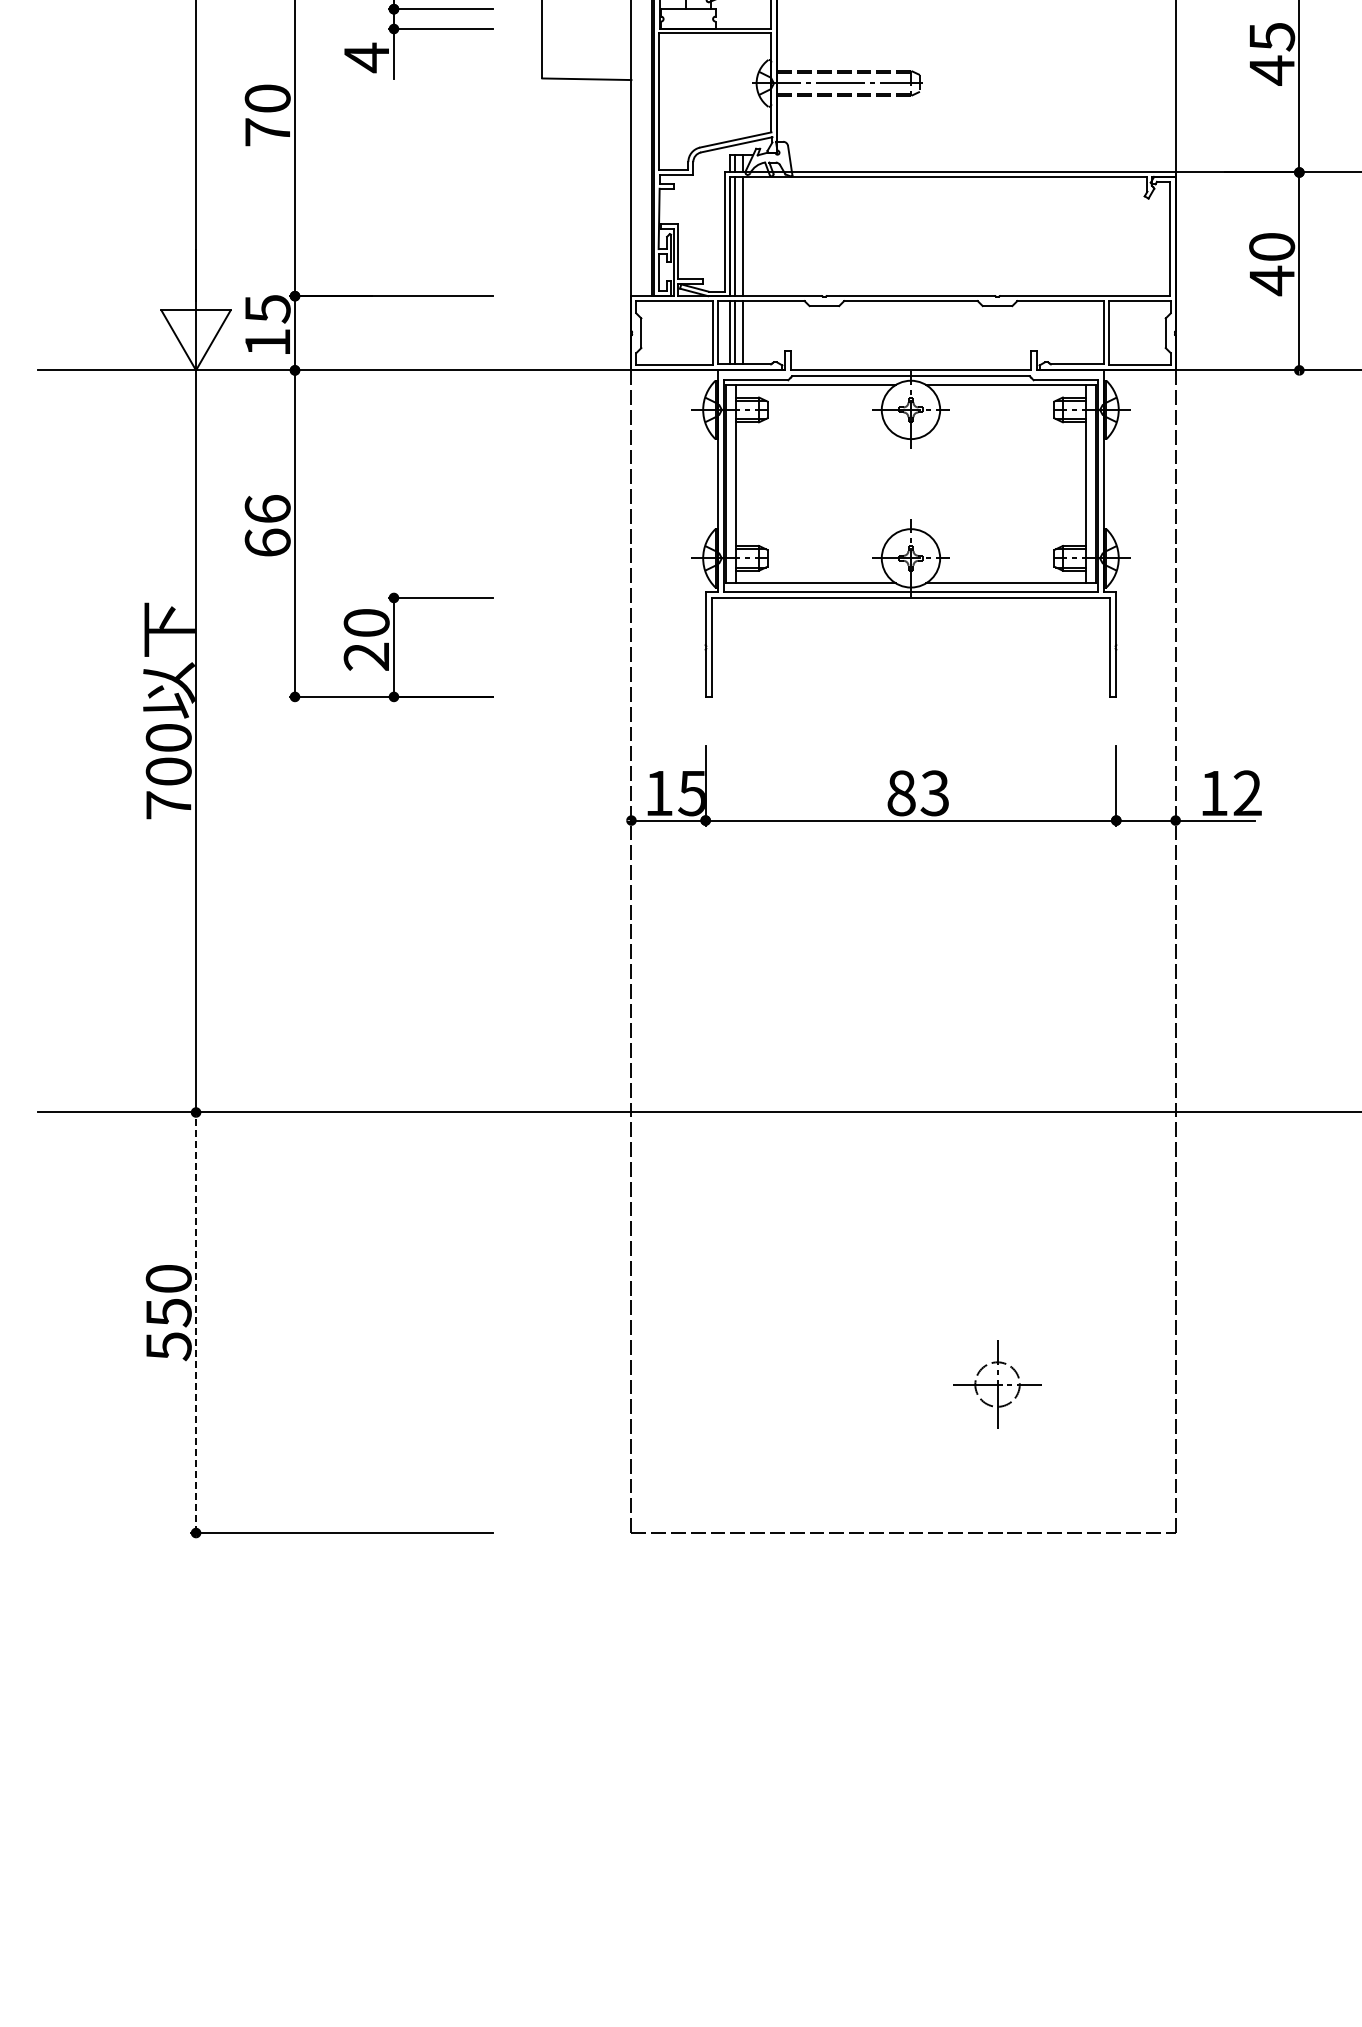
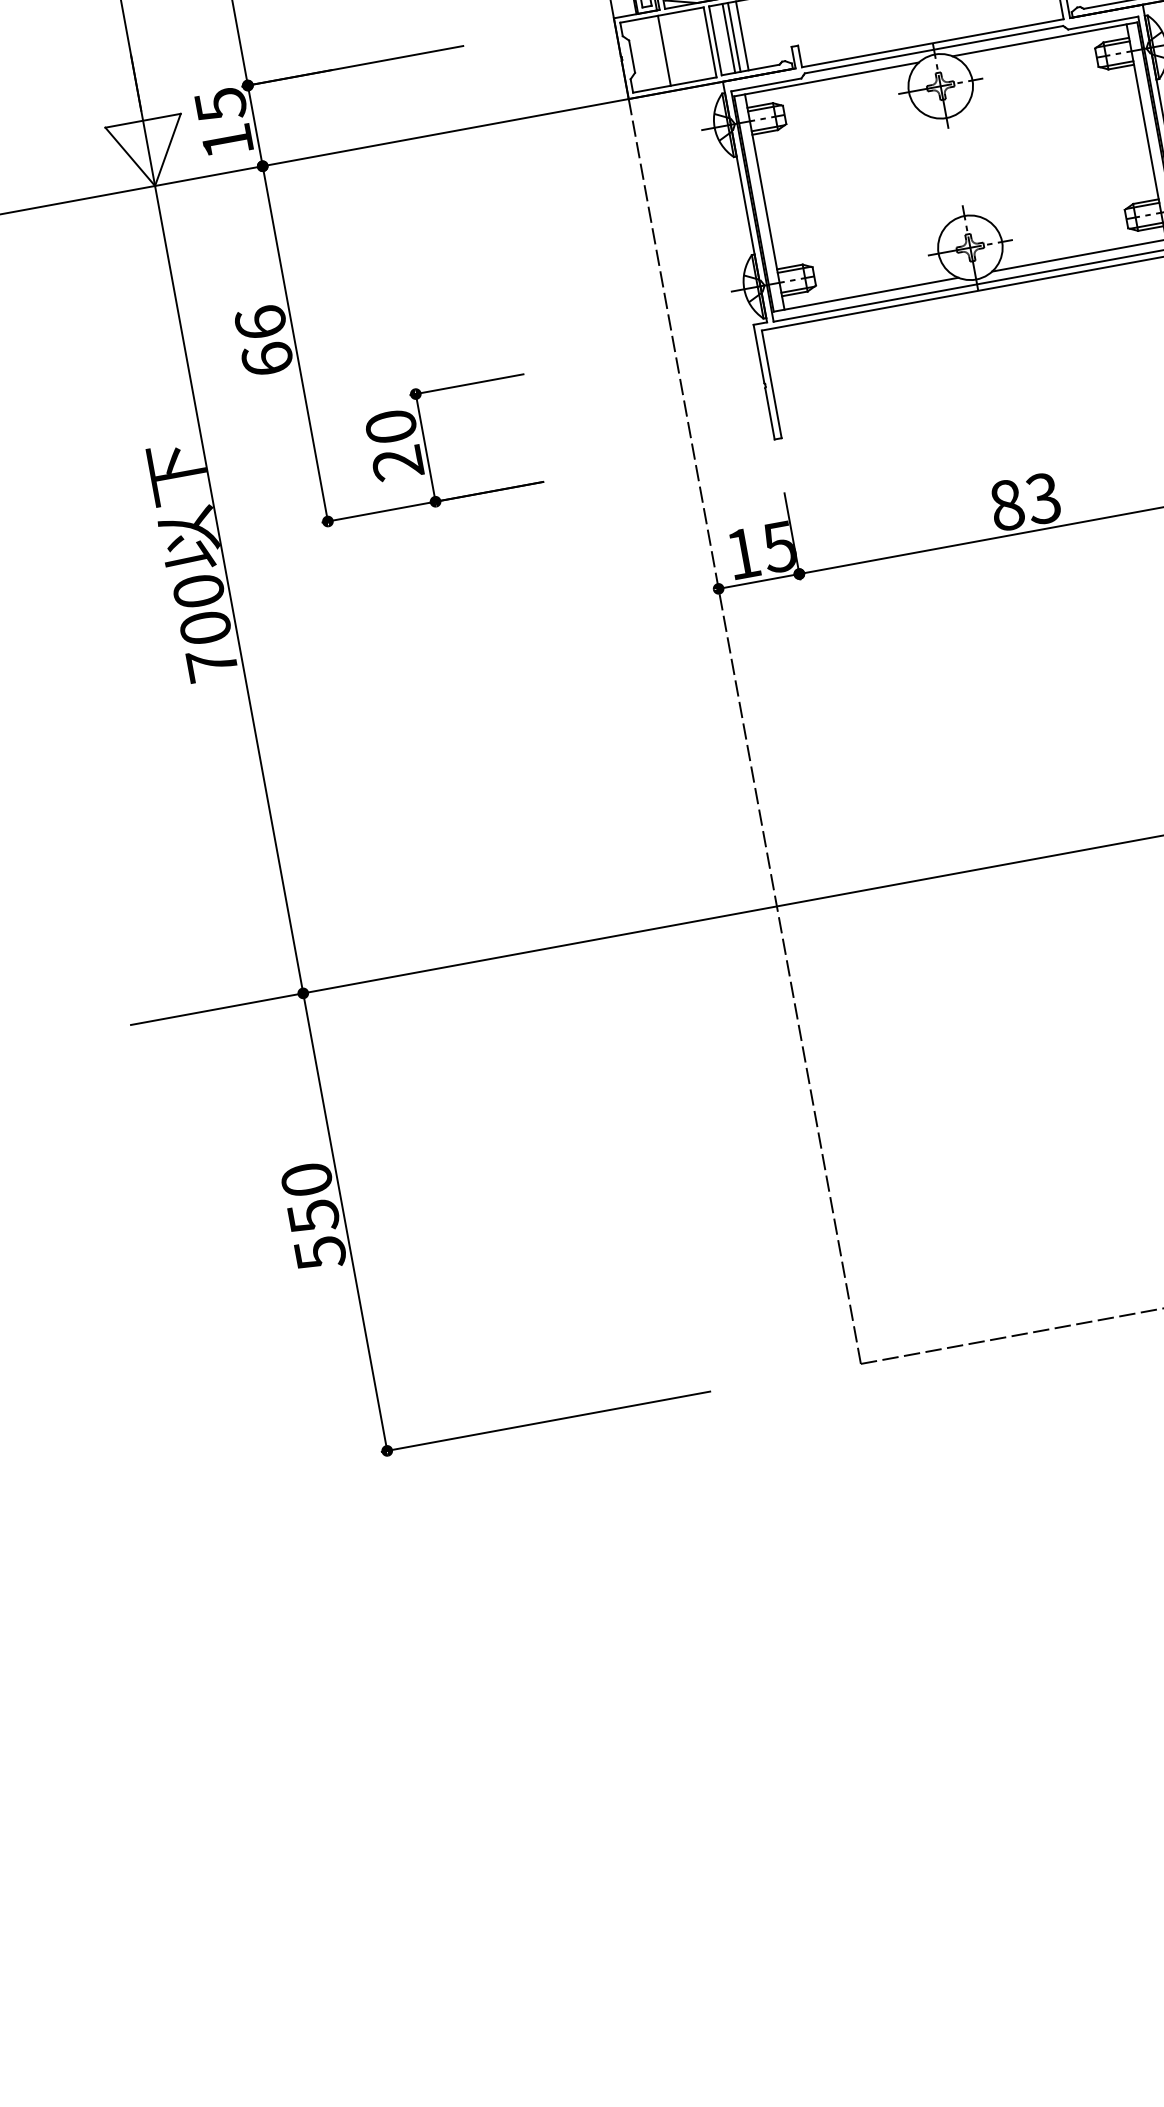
line: (671, 333) -> (664, 50), added
line: (196, 1322) -> (345, 1221), dashed -> solid

